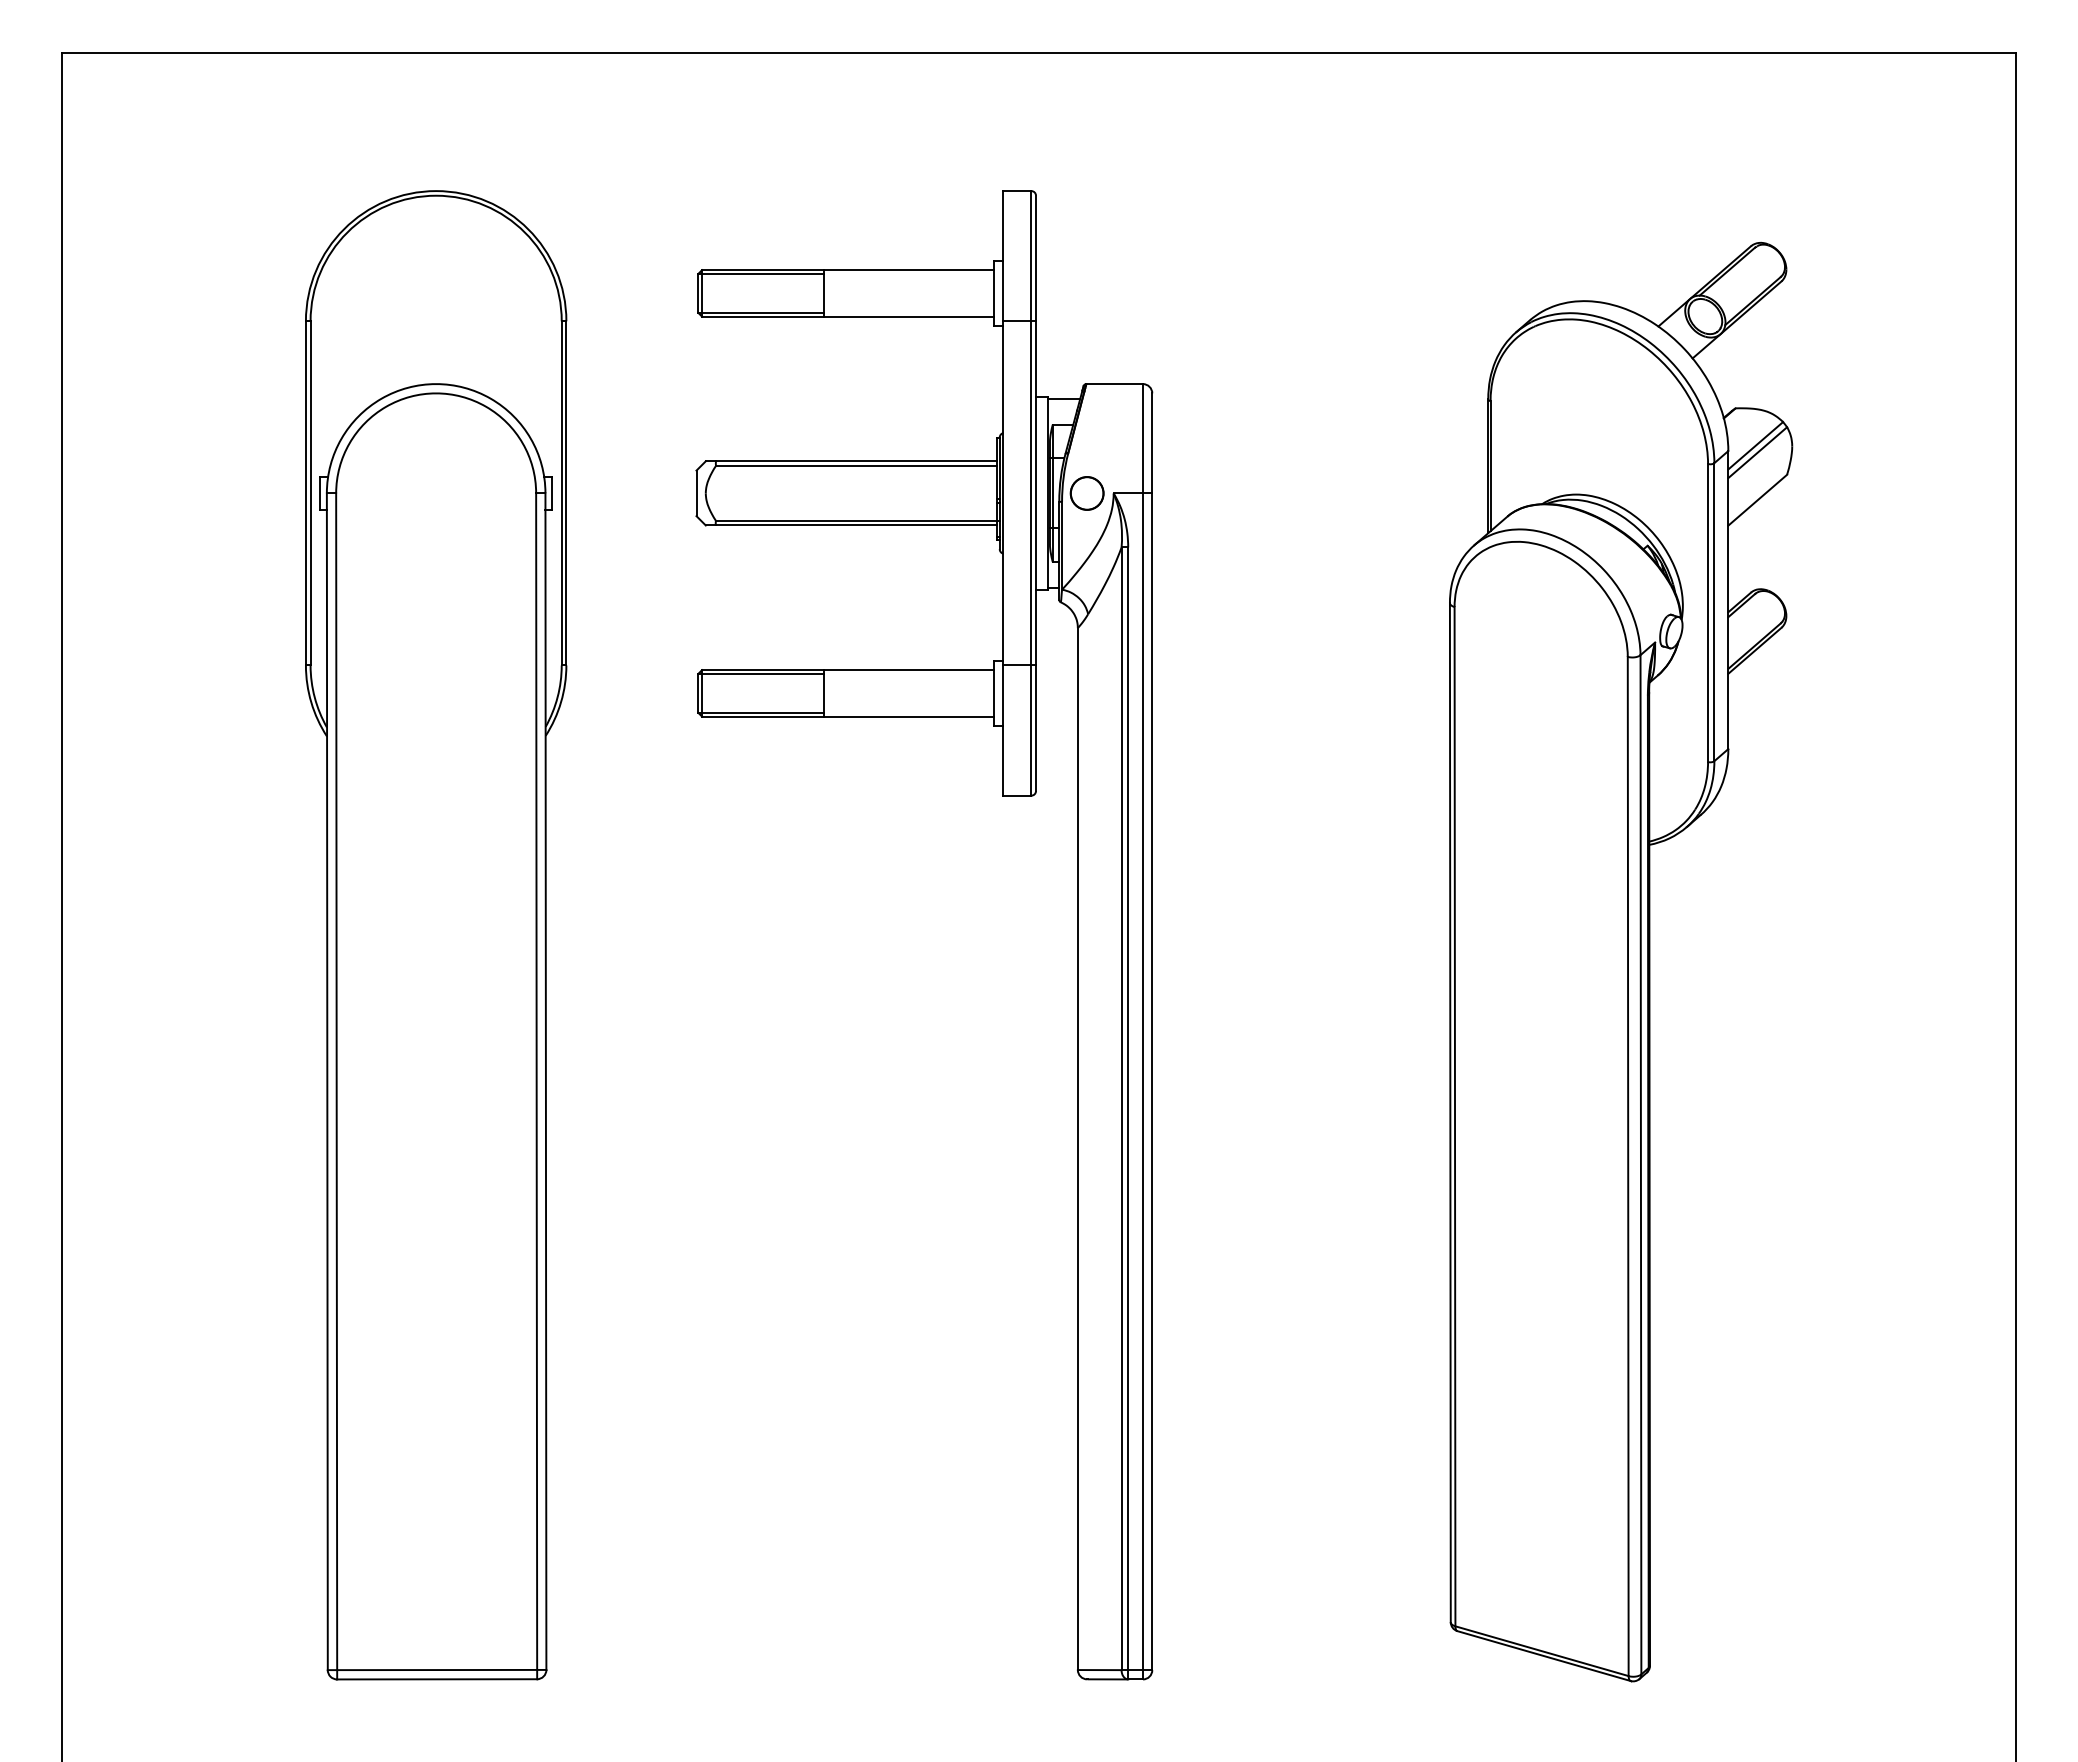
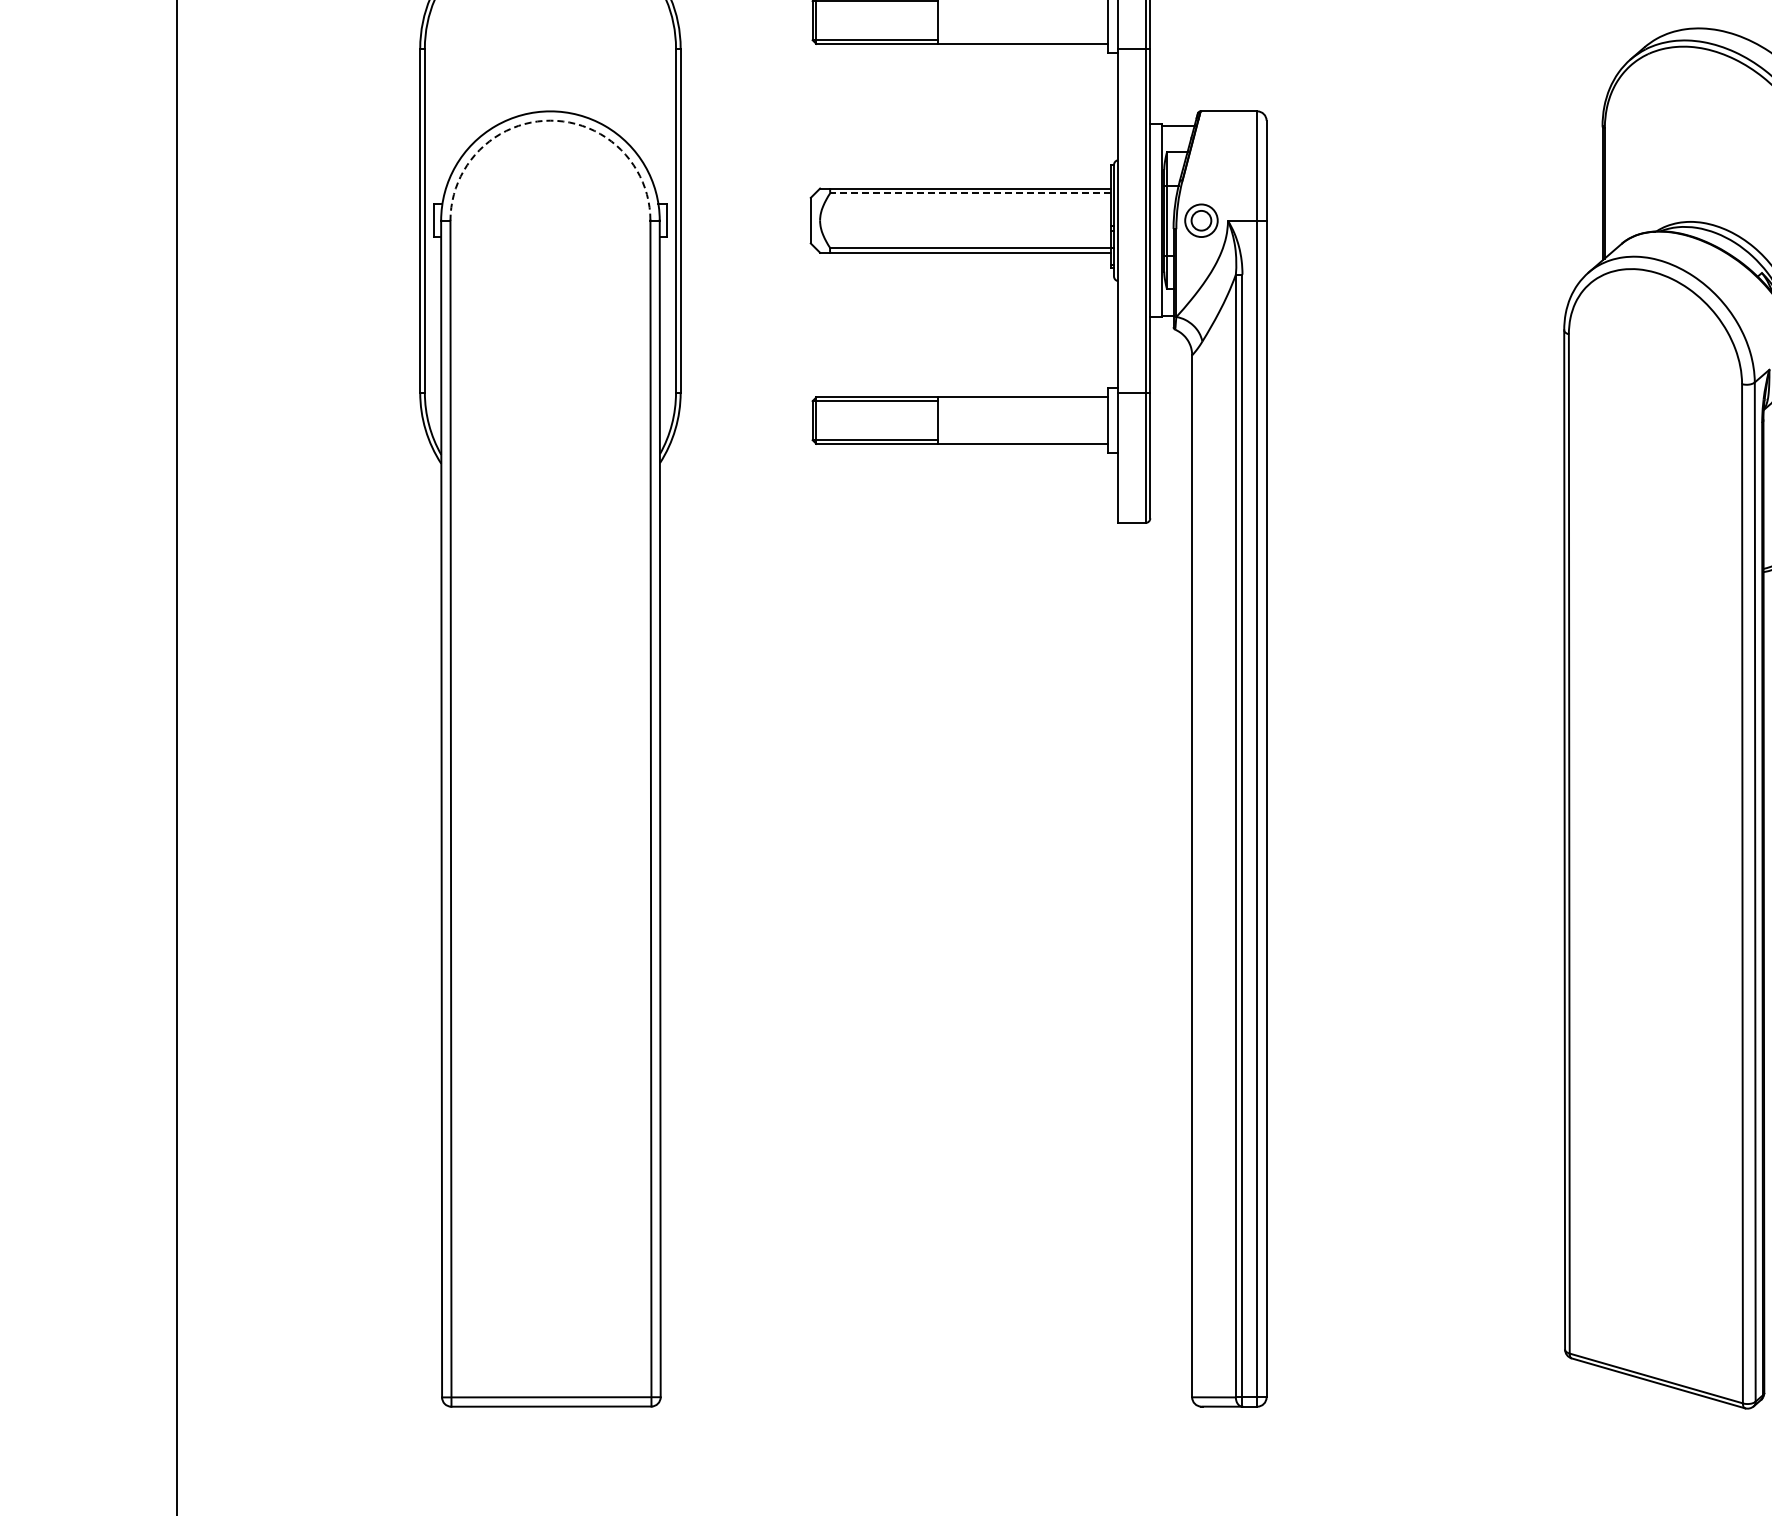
arc: (436, 393) -> (550, 120), solid -> dashed
line: (855, 465) -> (969, 192), solid -> dashed
circle: (1086, 493) -> (1200, 220), size x0.6

